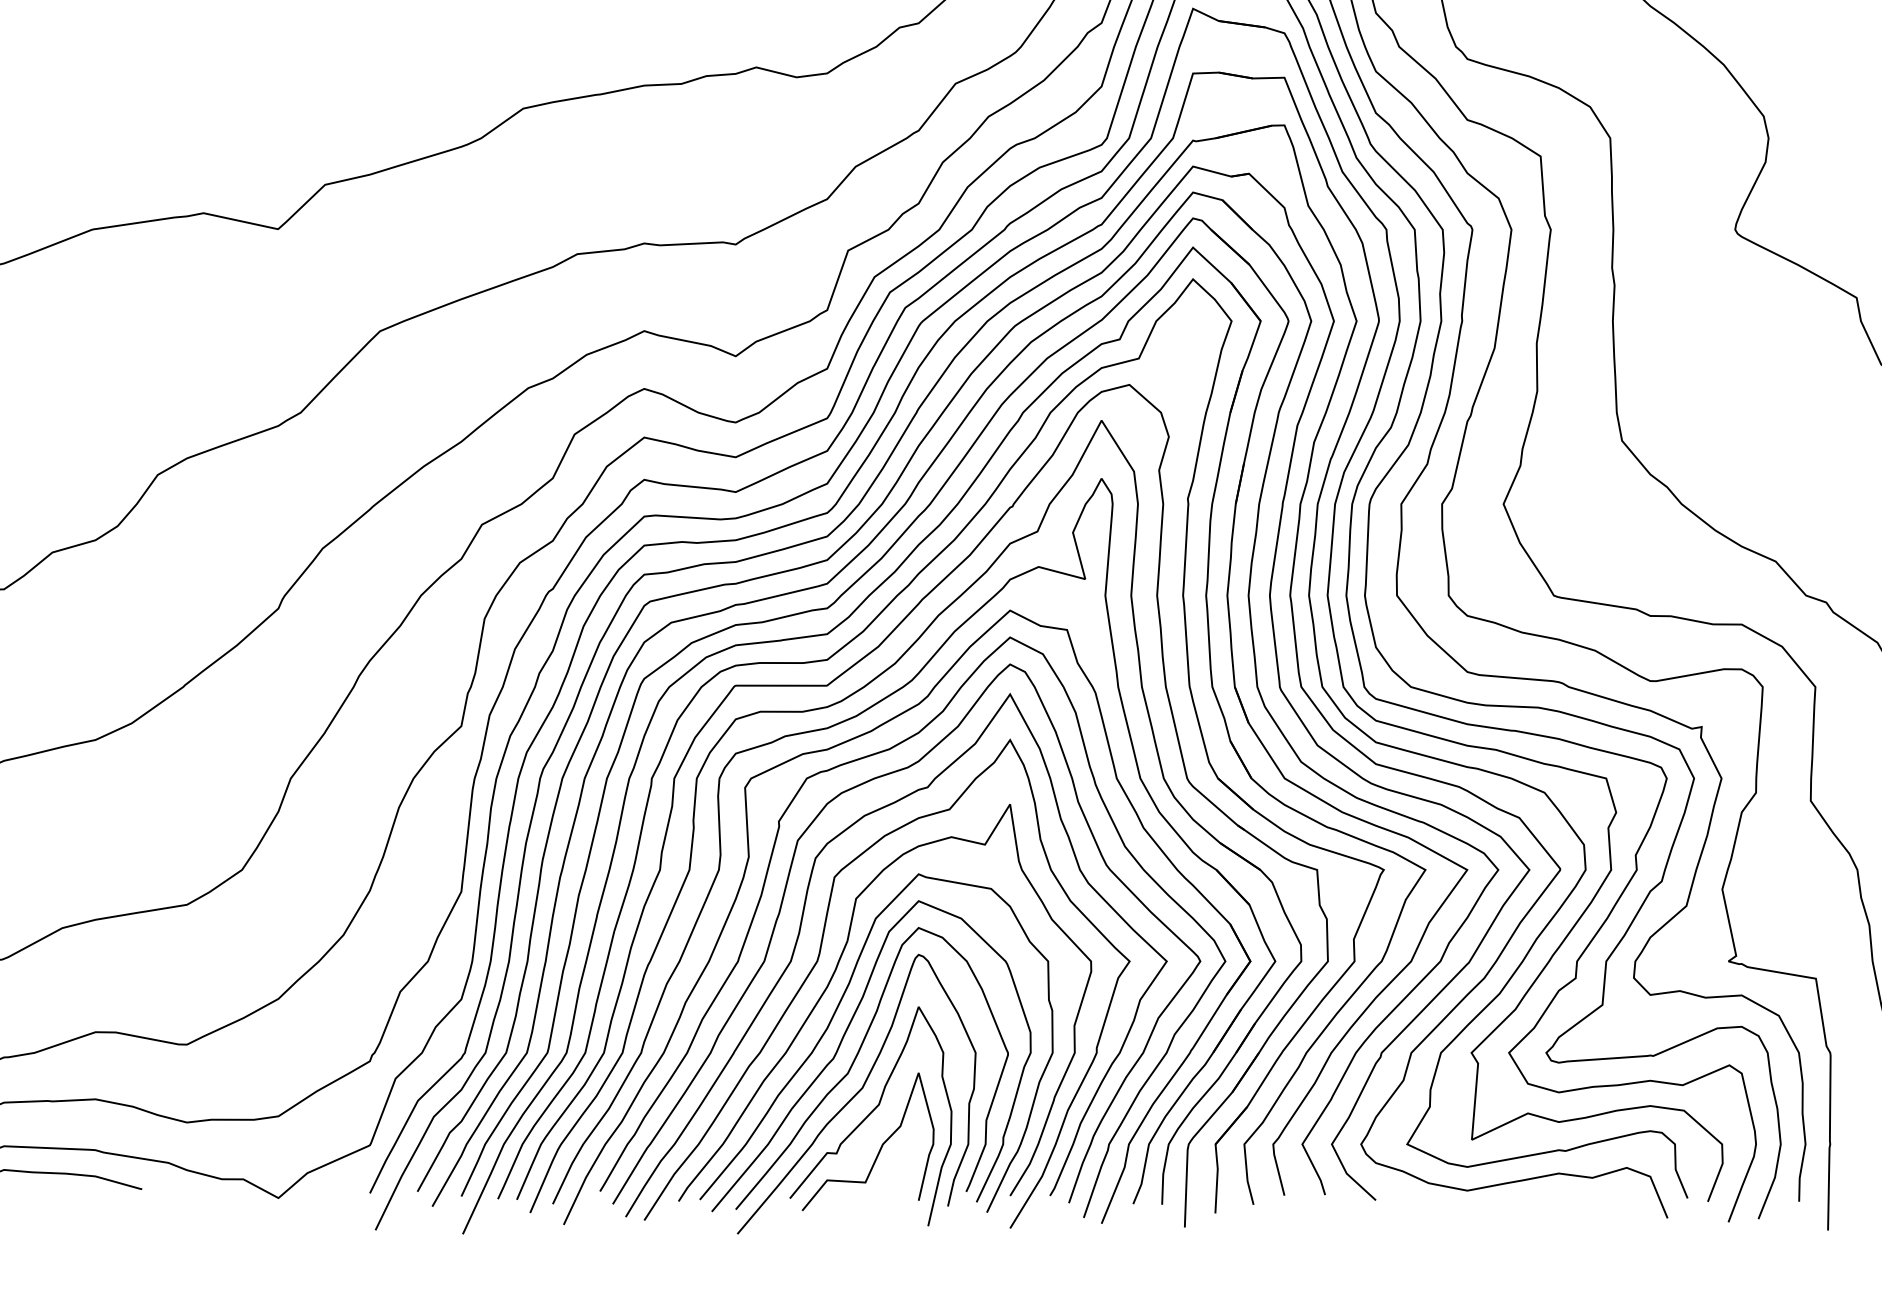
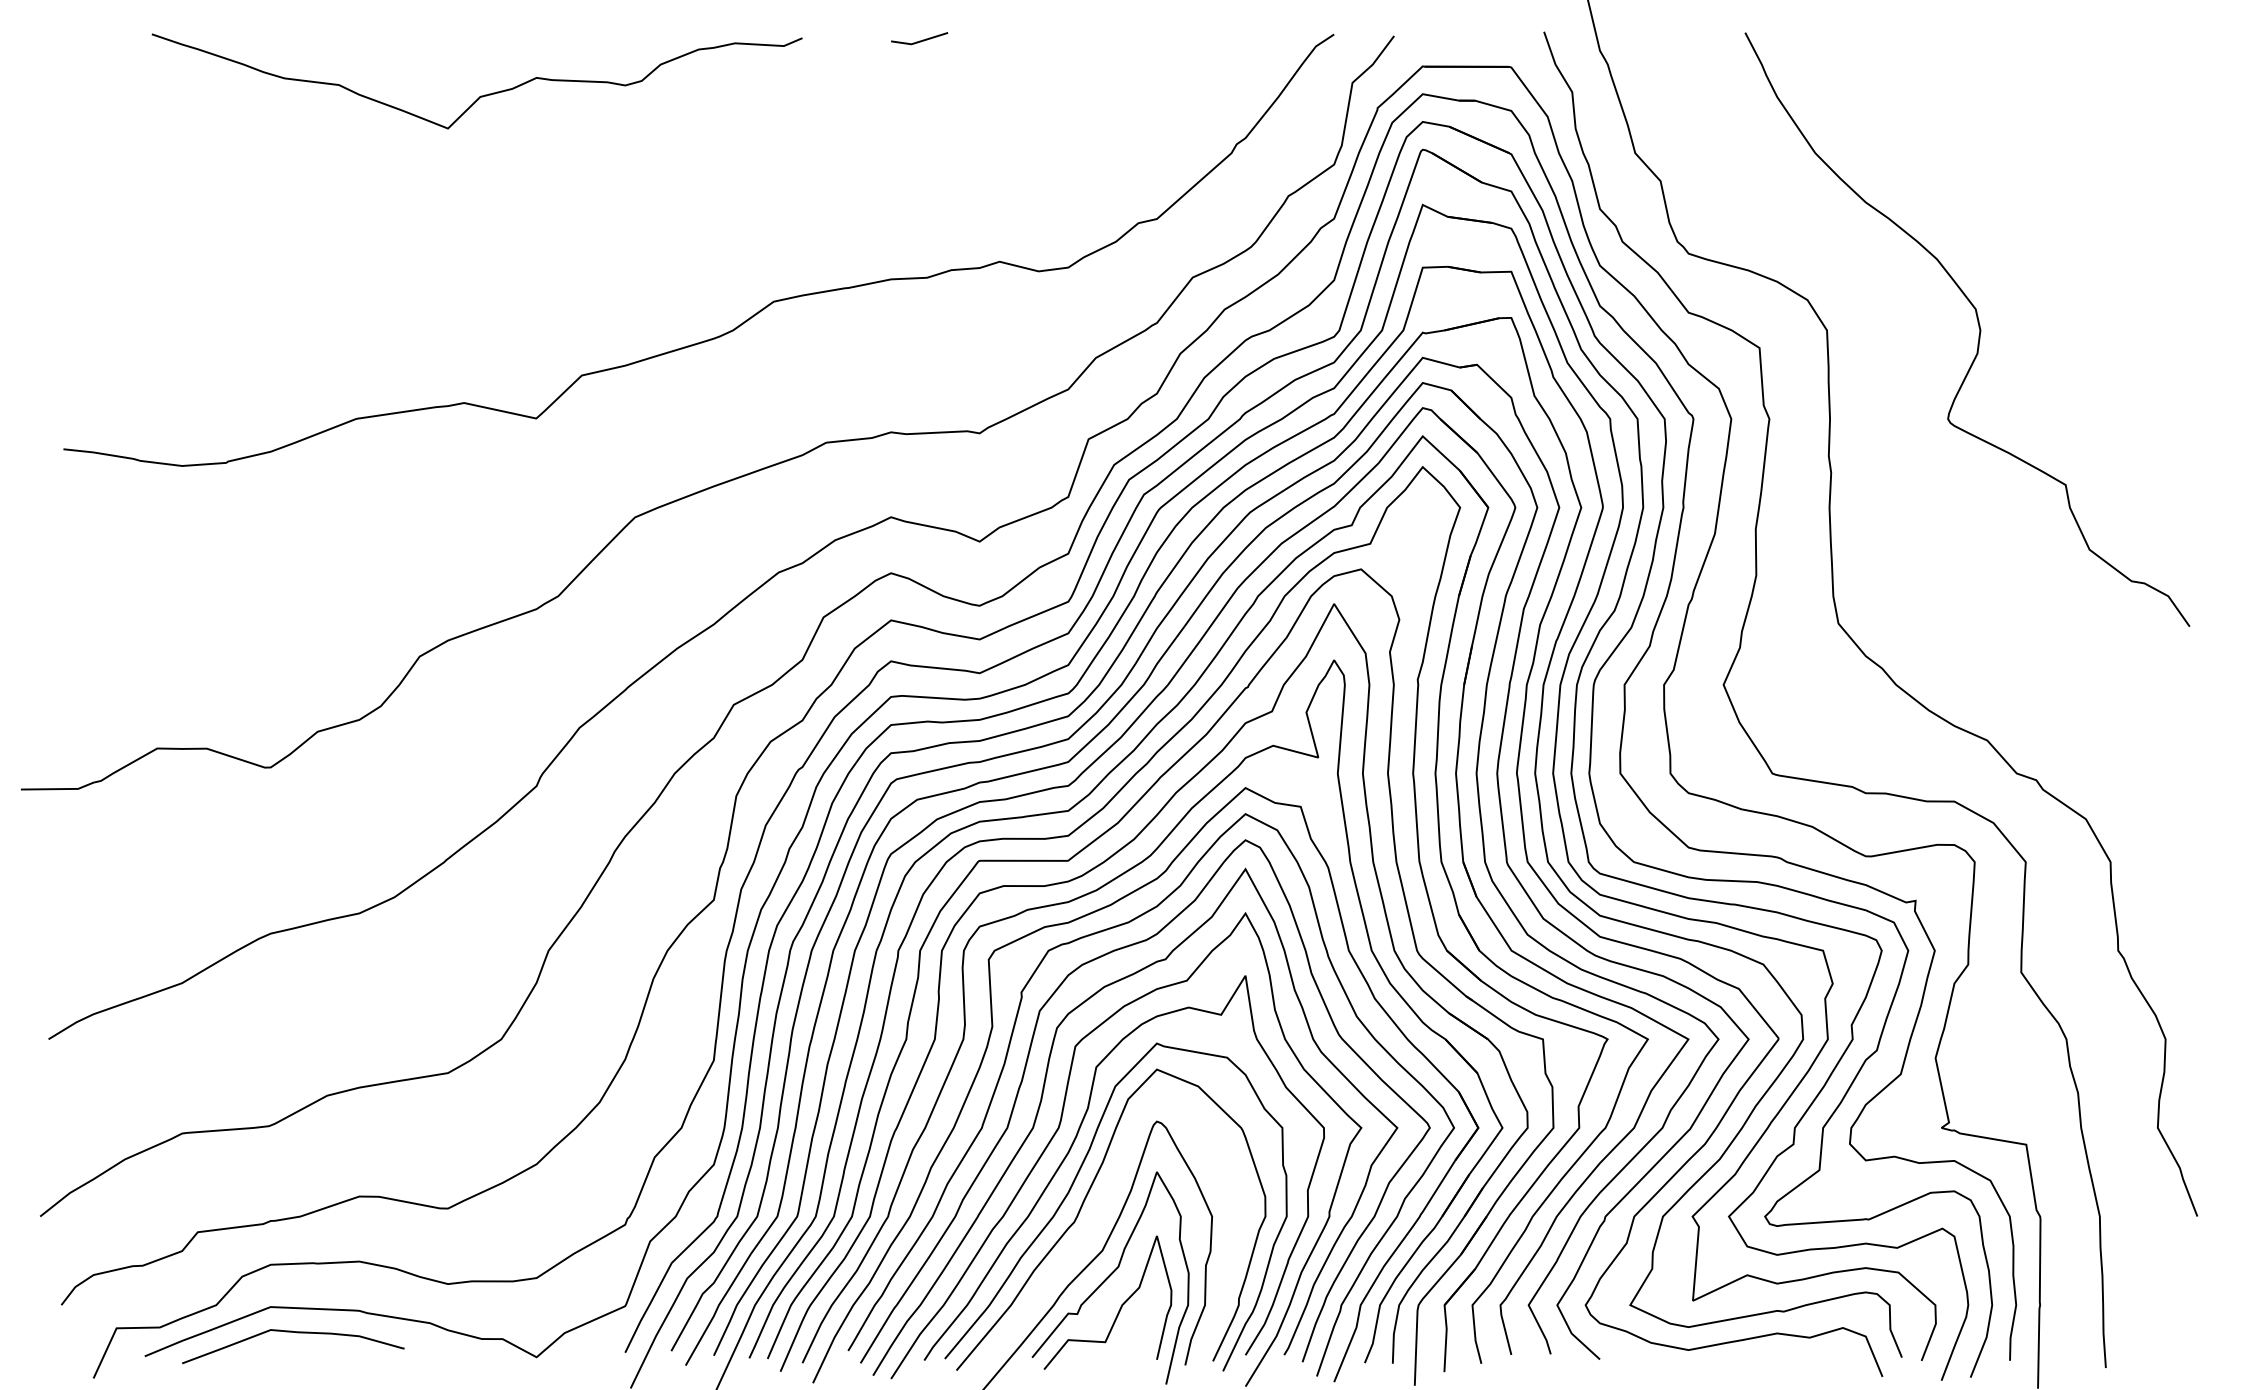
curve: (855, 1061) -> (1095, 1224), removed

